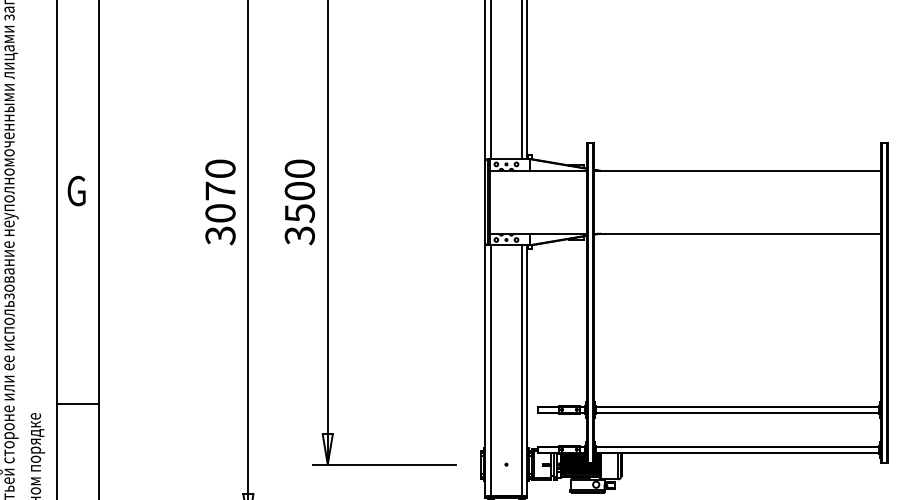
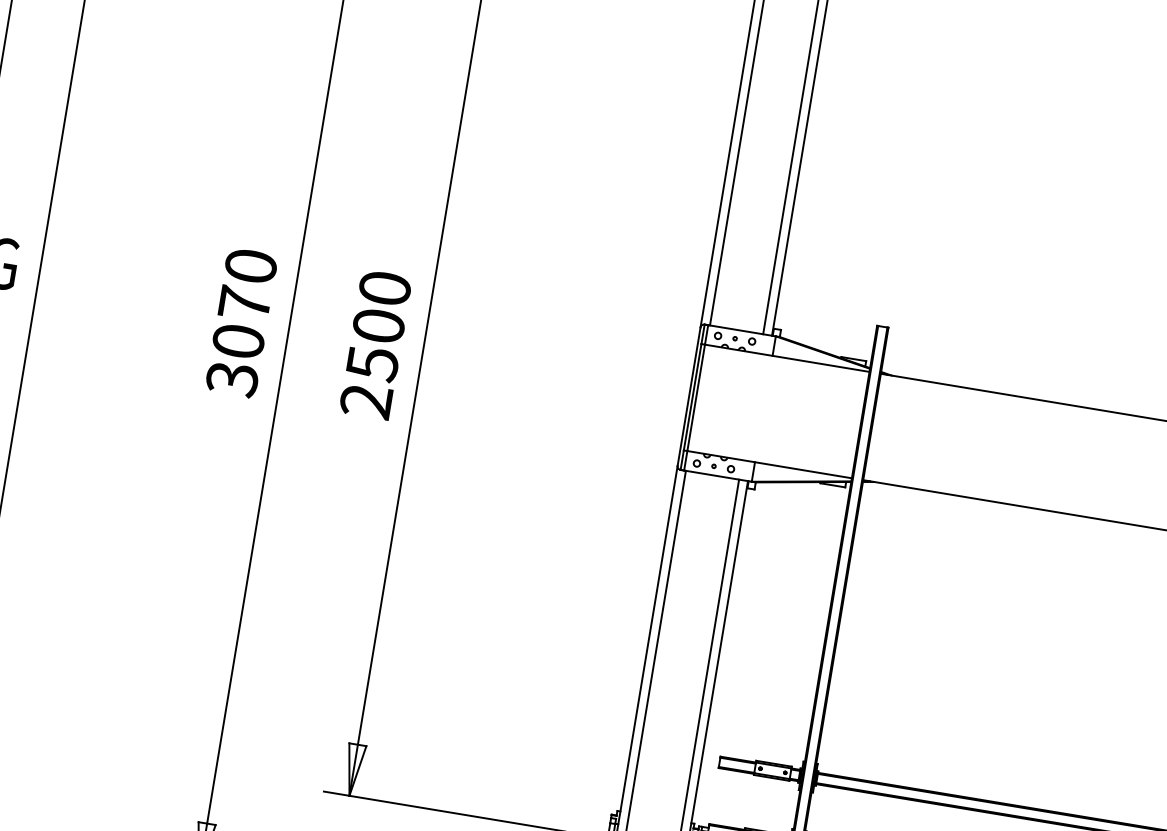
text: (300, 235) -> (367, 401), 3500 -> 2500

